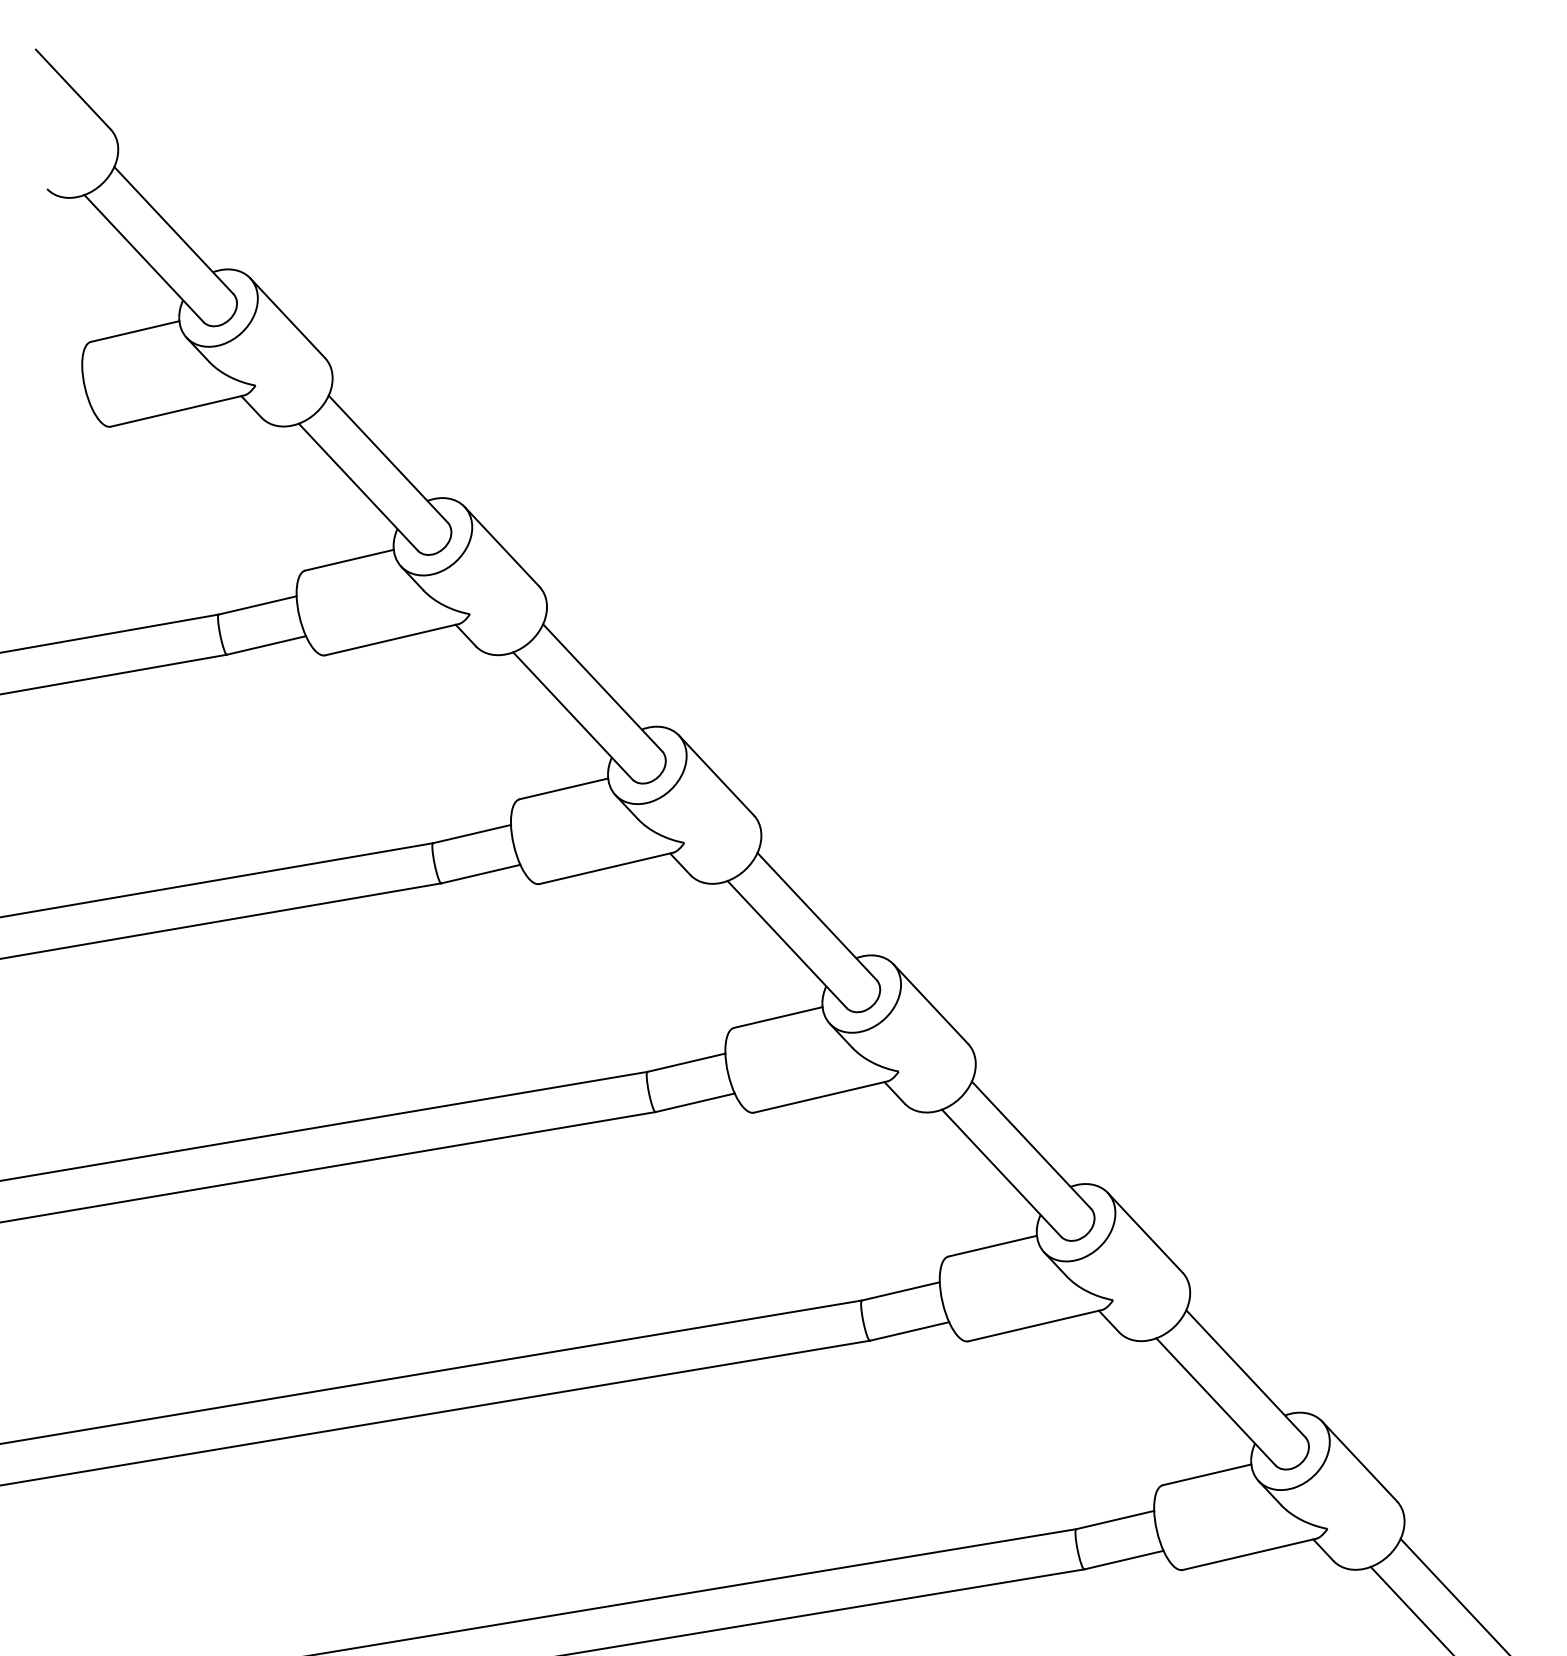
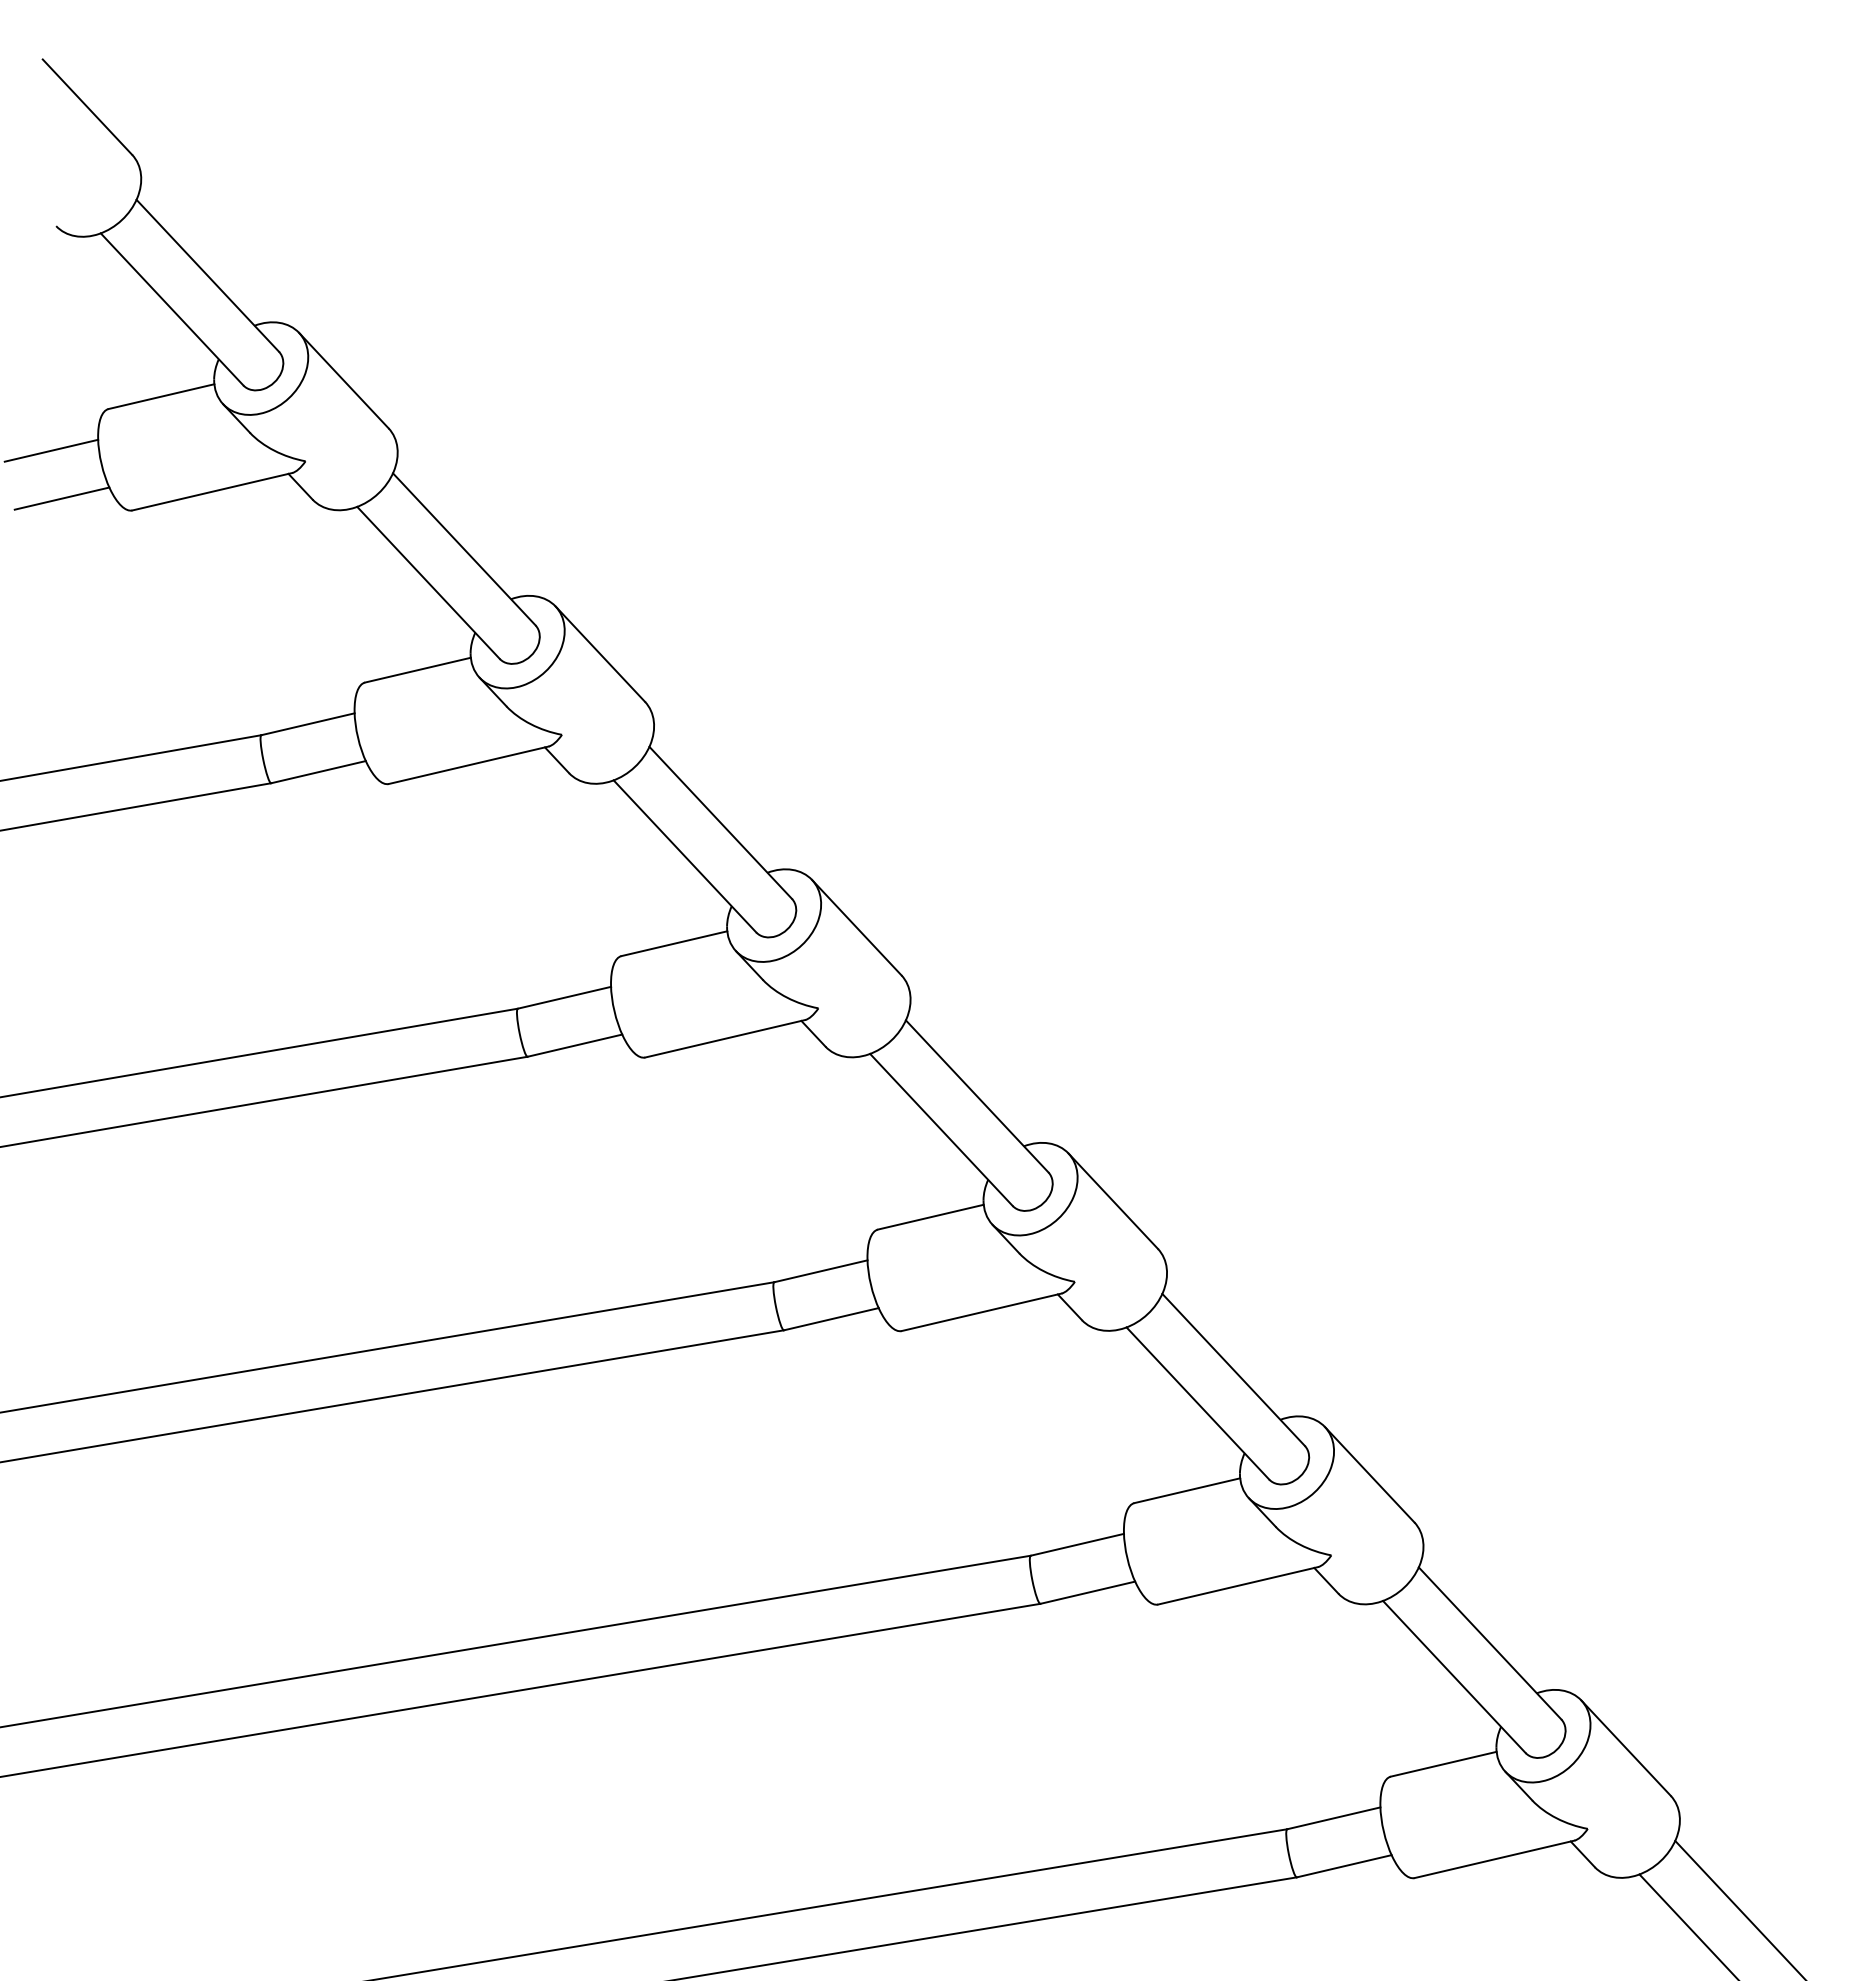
line: (43, 376) -> (51, 450), added
line: (51, 416) -> (61, 498), added

